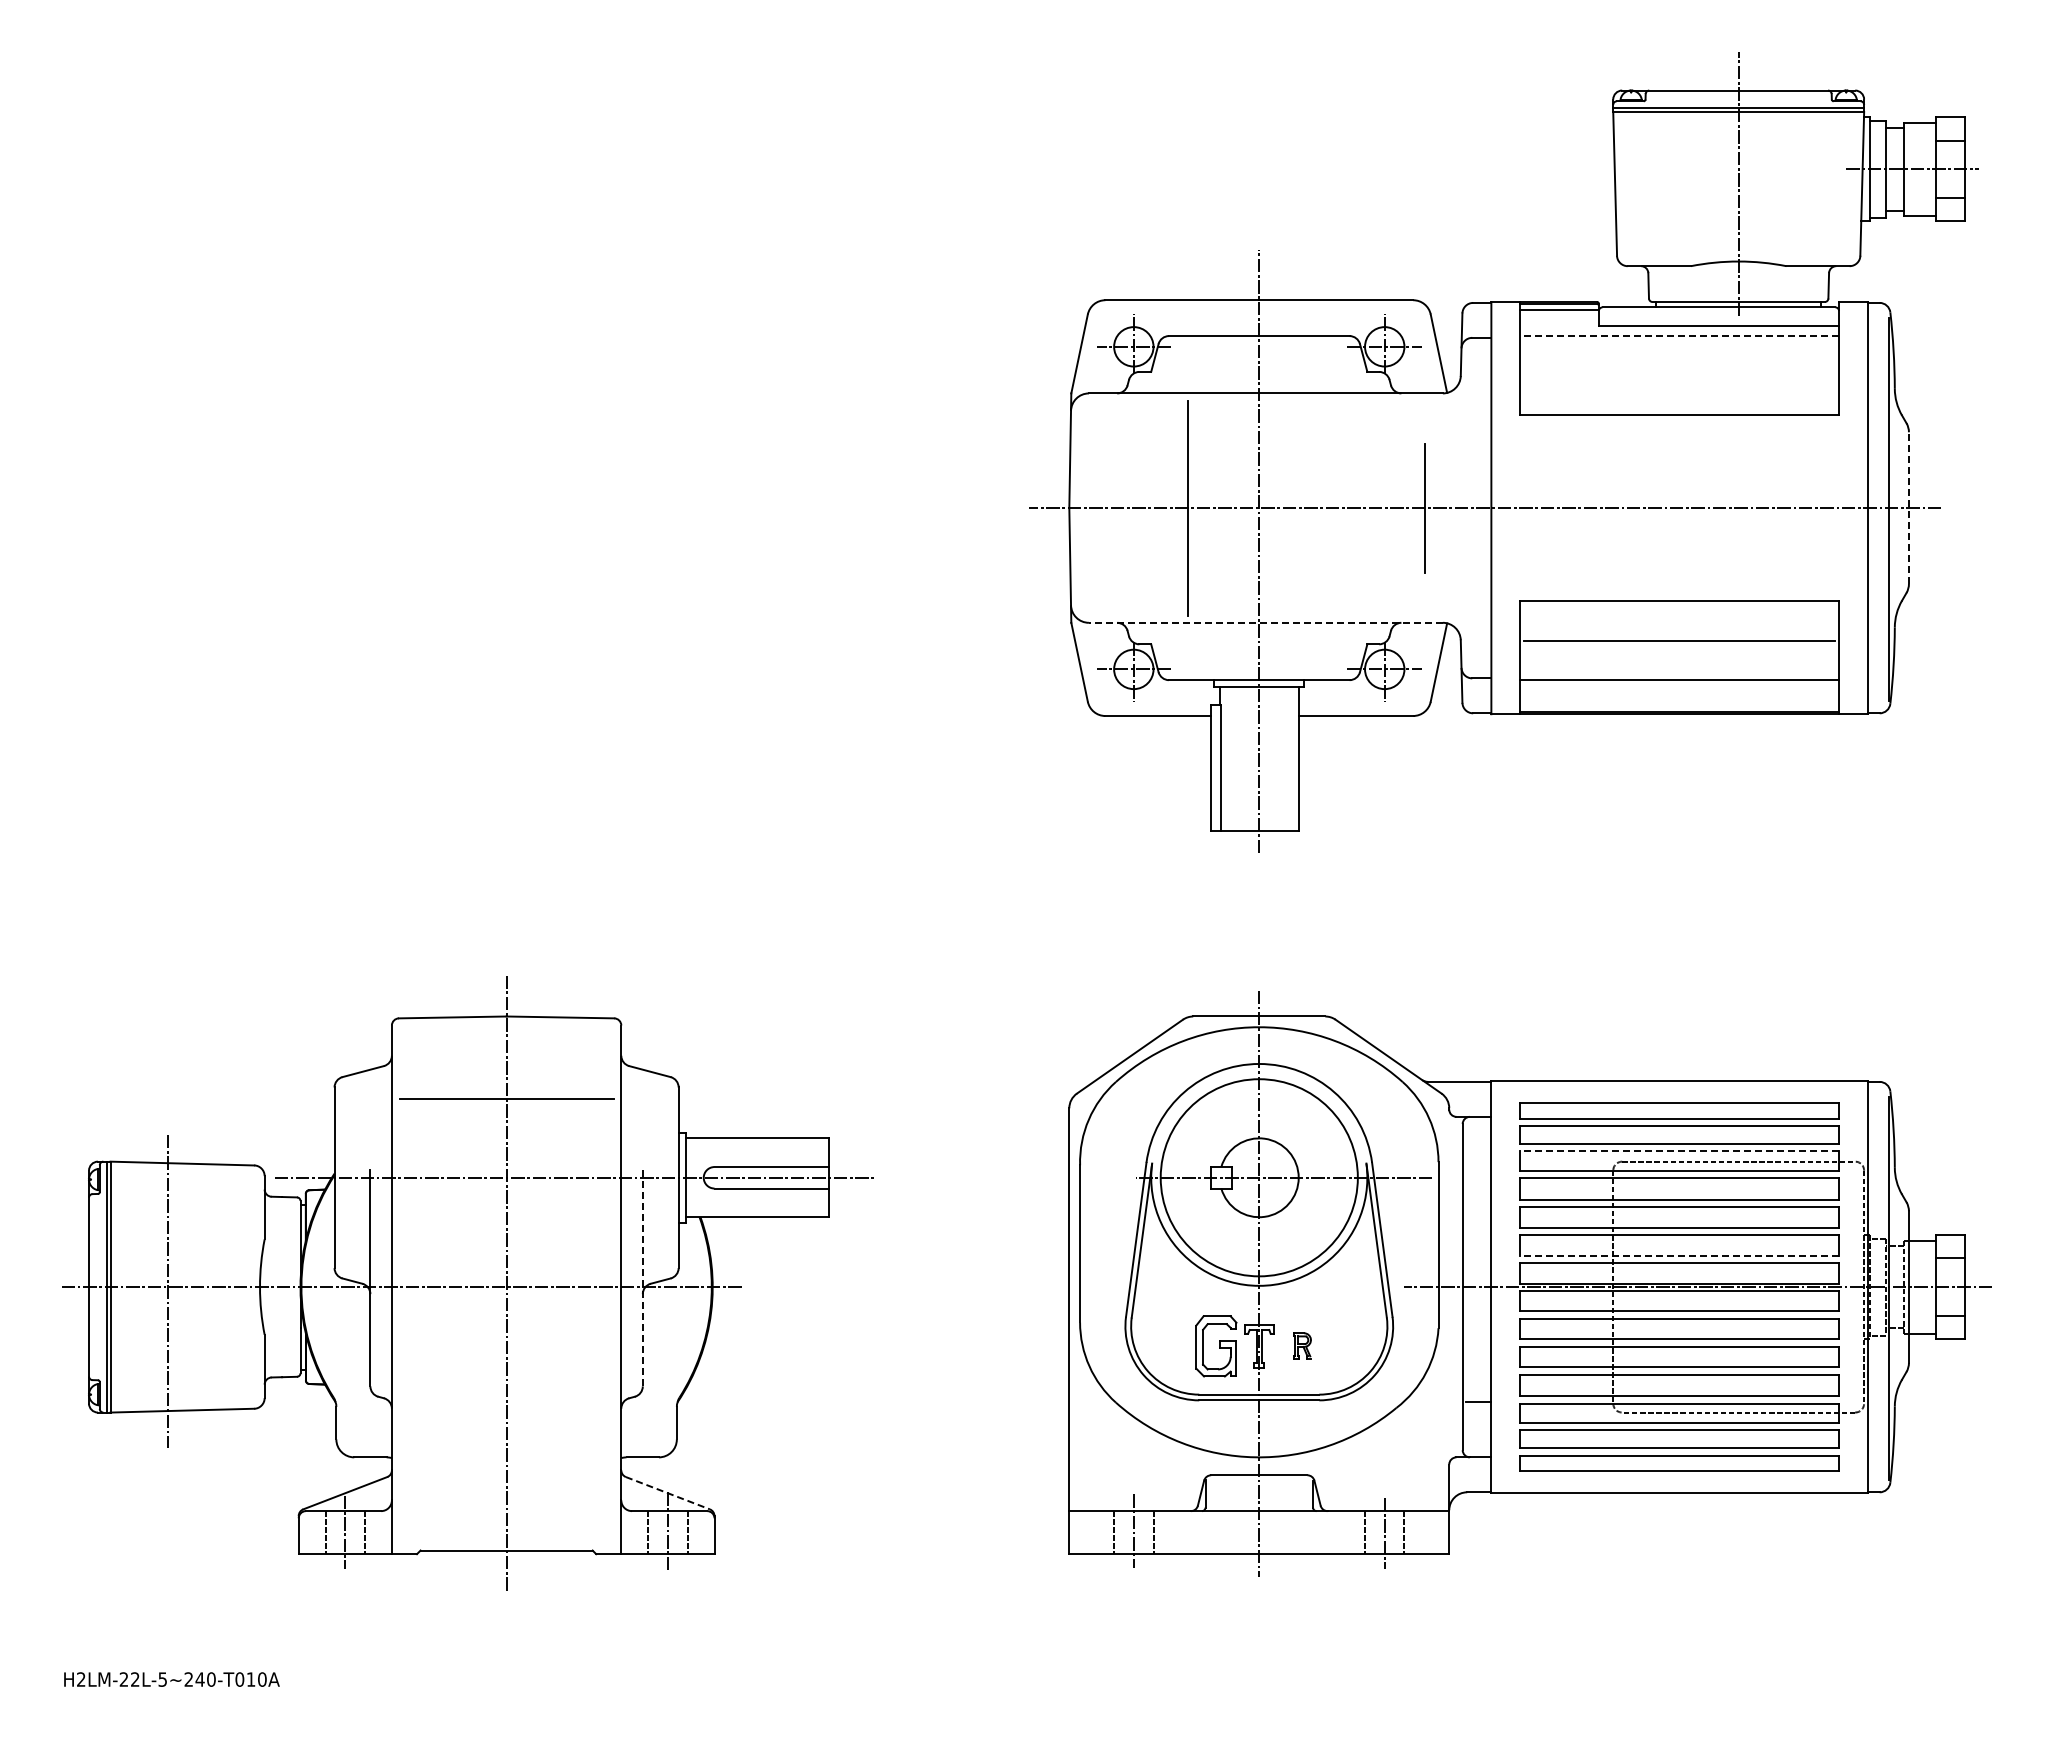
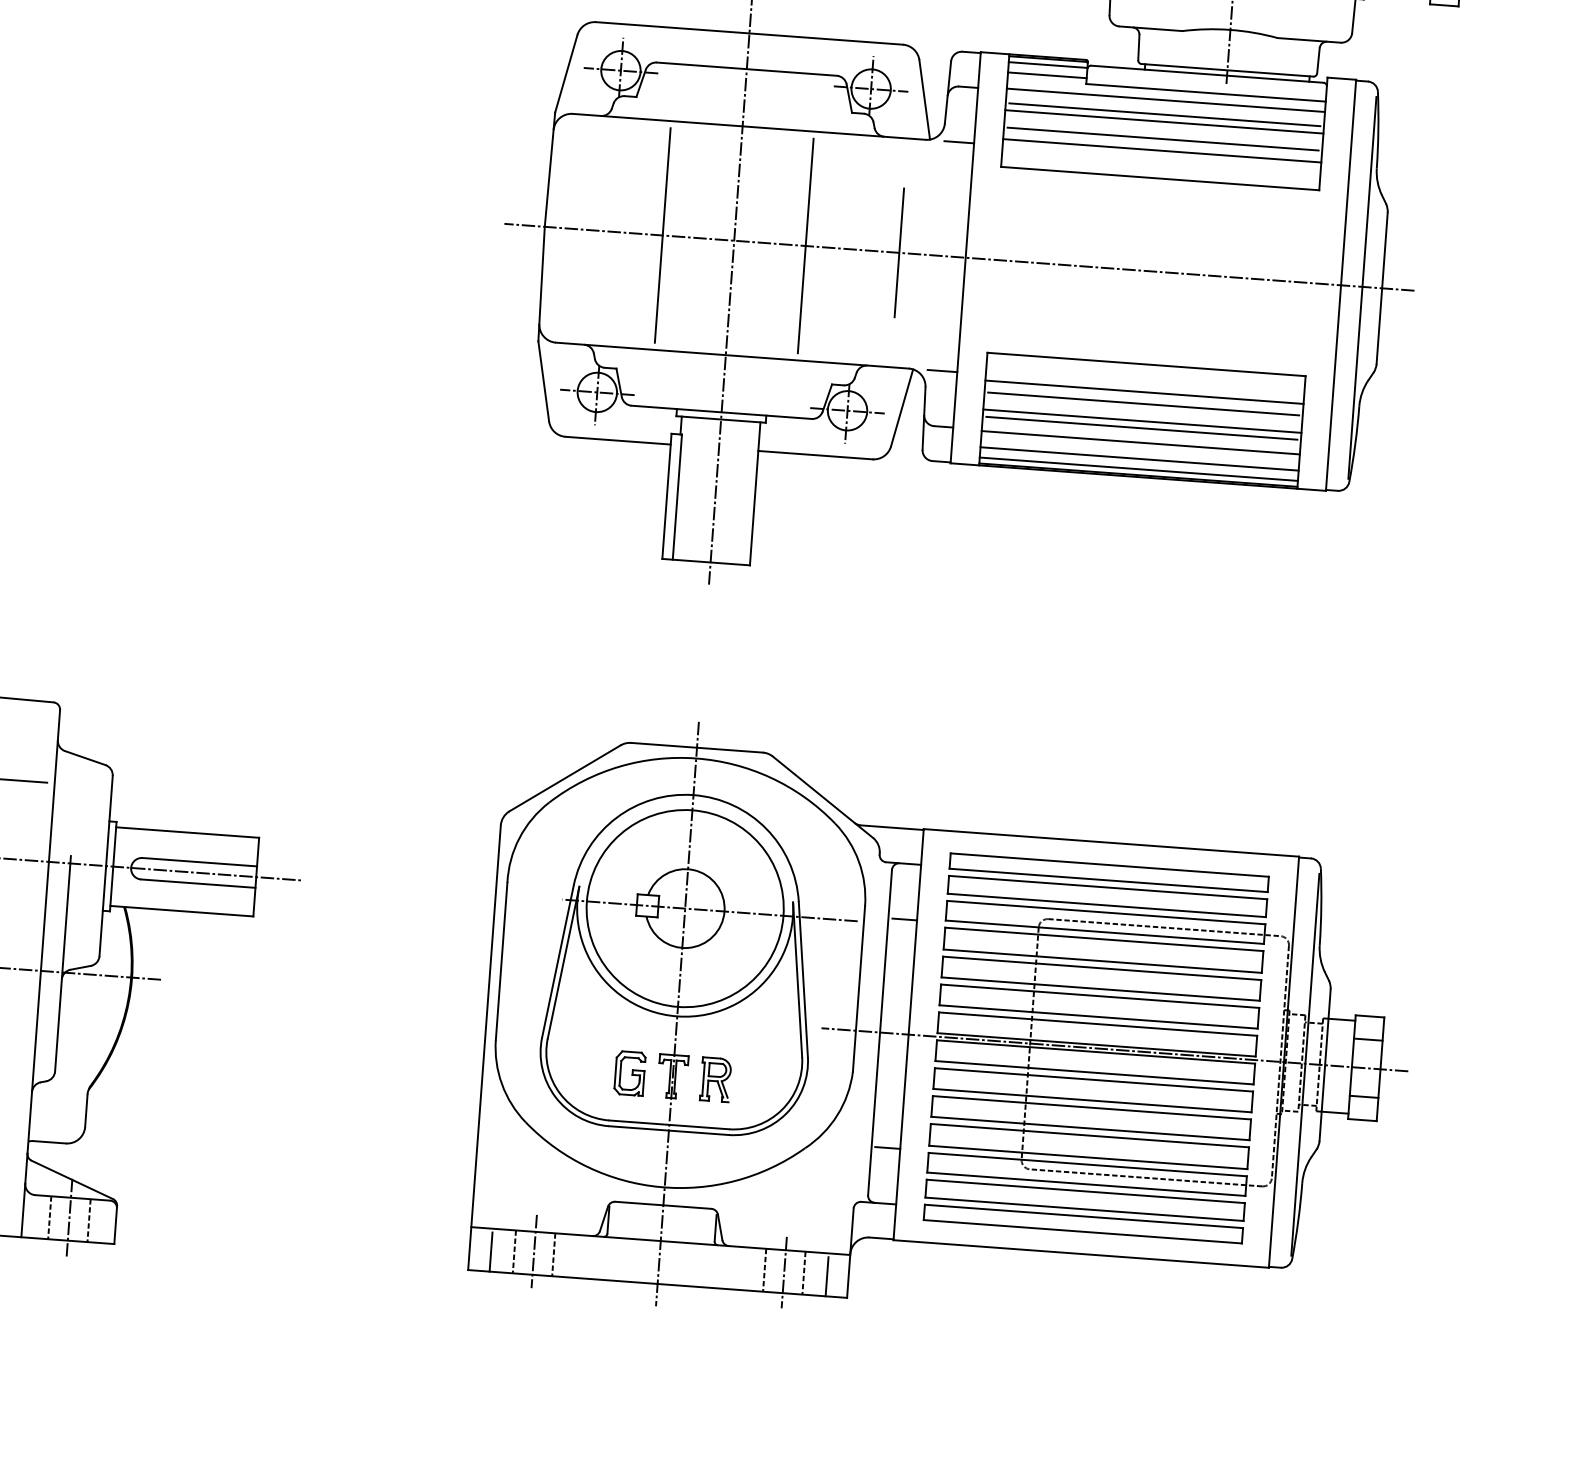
line: (1559, 320) -> (1047, 75), added
line: (1679, 336) -> (1165, 100), dashed -> solid
line: (1679, 350) -> (1164, 114), added
line: (1679, 358) -> (1164, 122), added
line: (1679, 375) -> (1163, 139), added
line: (1679, 387) -> (1162, 151), added
line: (1476, 393) -> (959, 142), added
line: (1330, 507) -> (805, 245), added
line: (1908, 508) -> (1381, 288), dashed -> solid
line: (1265, 622) -> (732, 355), dashed -> solid
line: (1476, 622) -> (942, 370), added
line: (1679, 629) -> (1144, 392), added
line: (1679, 658) -> (1142, 421), added
line: (1679, 665) -> (1141, 428), added
line: (1679, 696) -> (1139, 459), added
line: (1679, 706) -> (1138, 469), added
line: (1679, 1150) -> (1106, 912), dashed -> solid
line: (1478, 1172) -> (904, 919), added
line: (1679, 1255) -> (1098, 1016), dashed -> solid
line: (642, 1277) -> (62, 962), dashed -> solid
part: (1215, 1345) -> (629, 1072), size x0.71
part: (1302, 1345) -> (716, 1079), size x1.67
line: (668, 1493) -> (72, 1180), dashed -> solid
line: (1090, 1534) -> (490, 1252), added
line: (1427, 1534) -> (826, 1276), added

